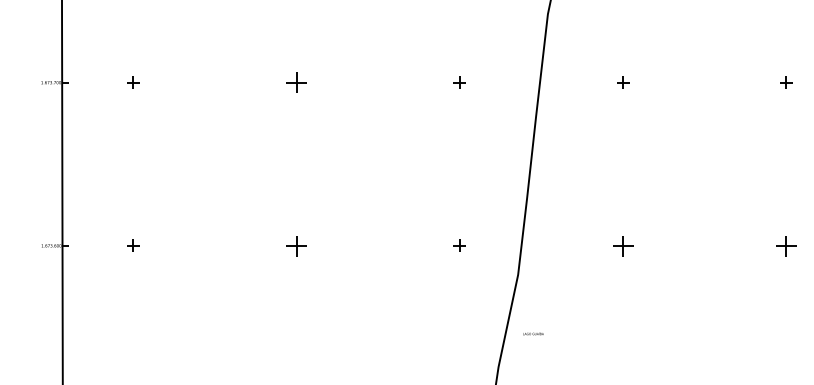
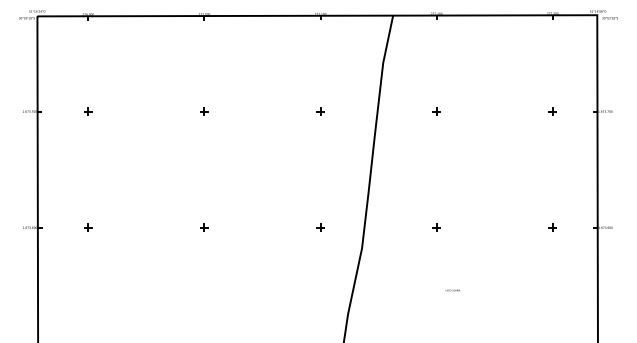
part: (296, 82) -> (204, 111), size x0.62
part: (296, 245) -> (204, 227), size x0.62
part: (622, 245) -> (436, 227), size x0.62
part: (785, 245) -> (552, 227), size x0.62
text: (532, 334) -> (452, 290), moved

